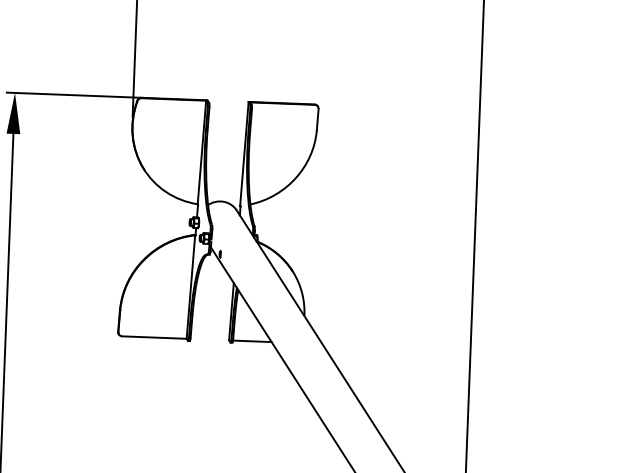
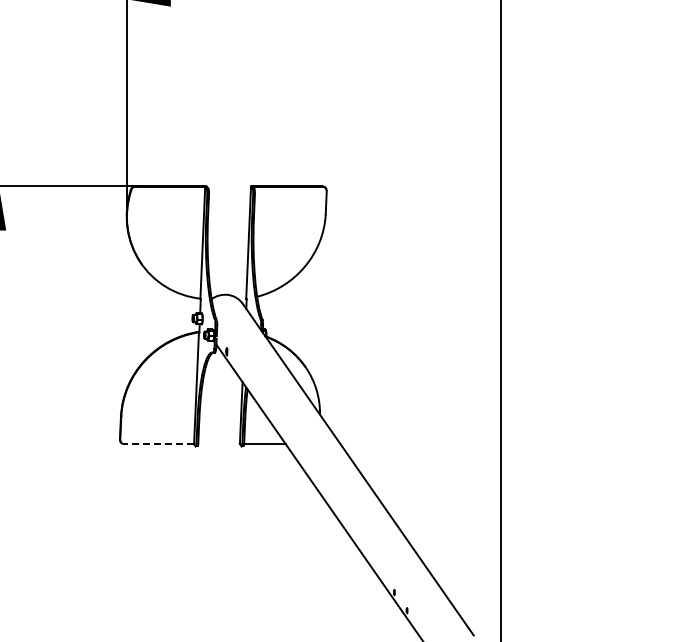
line: (154, 337) -> (159, 444), solid -> dashed

